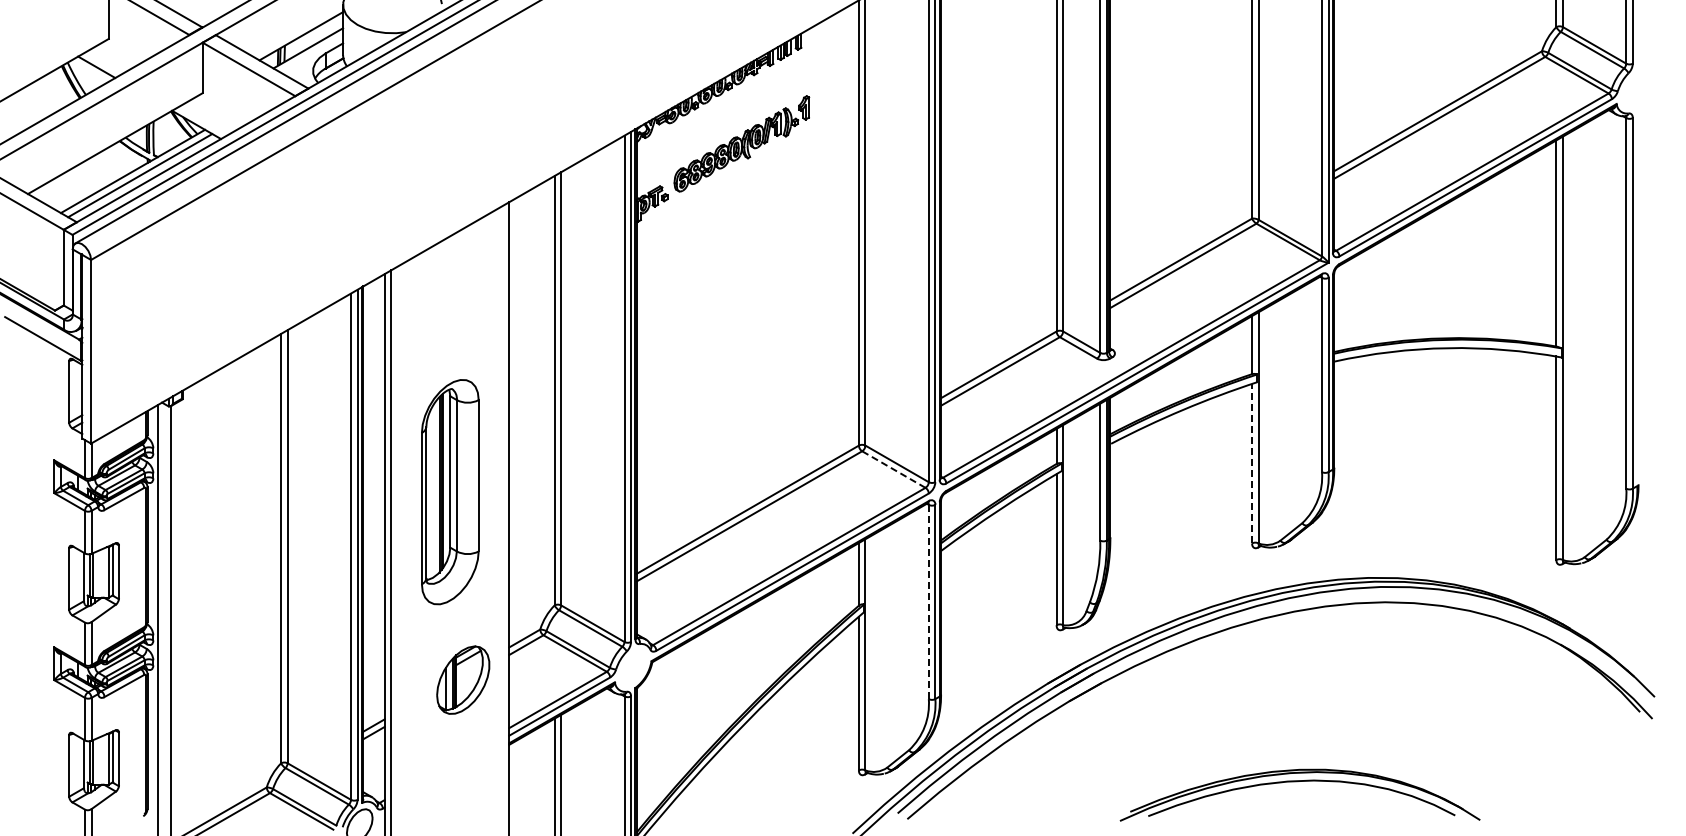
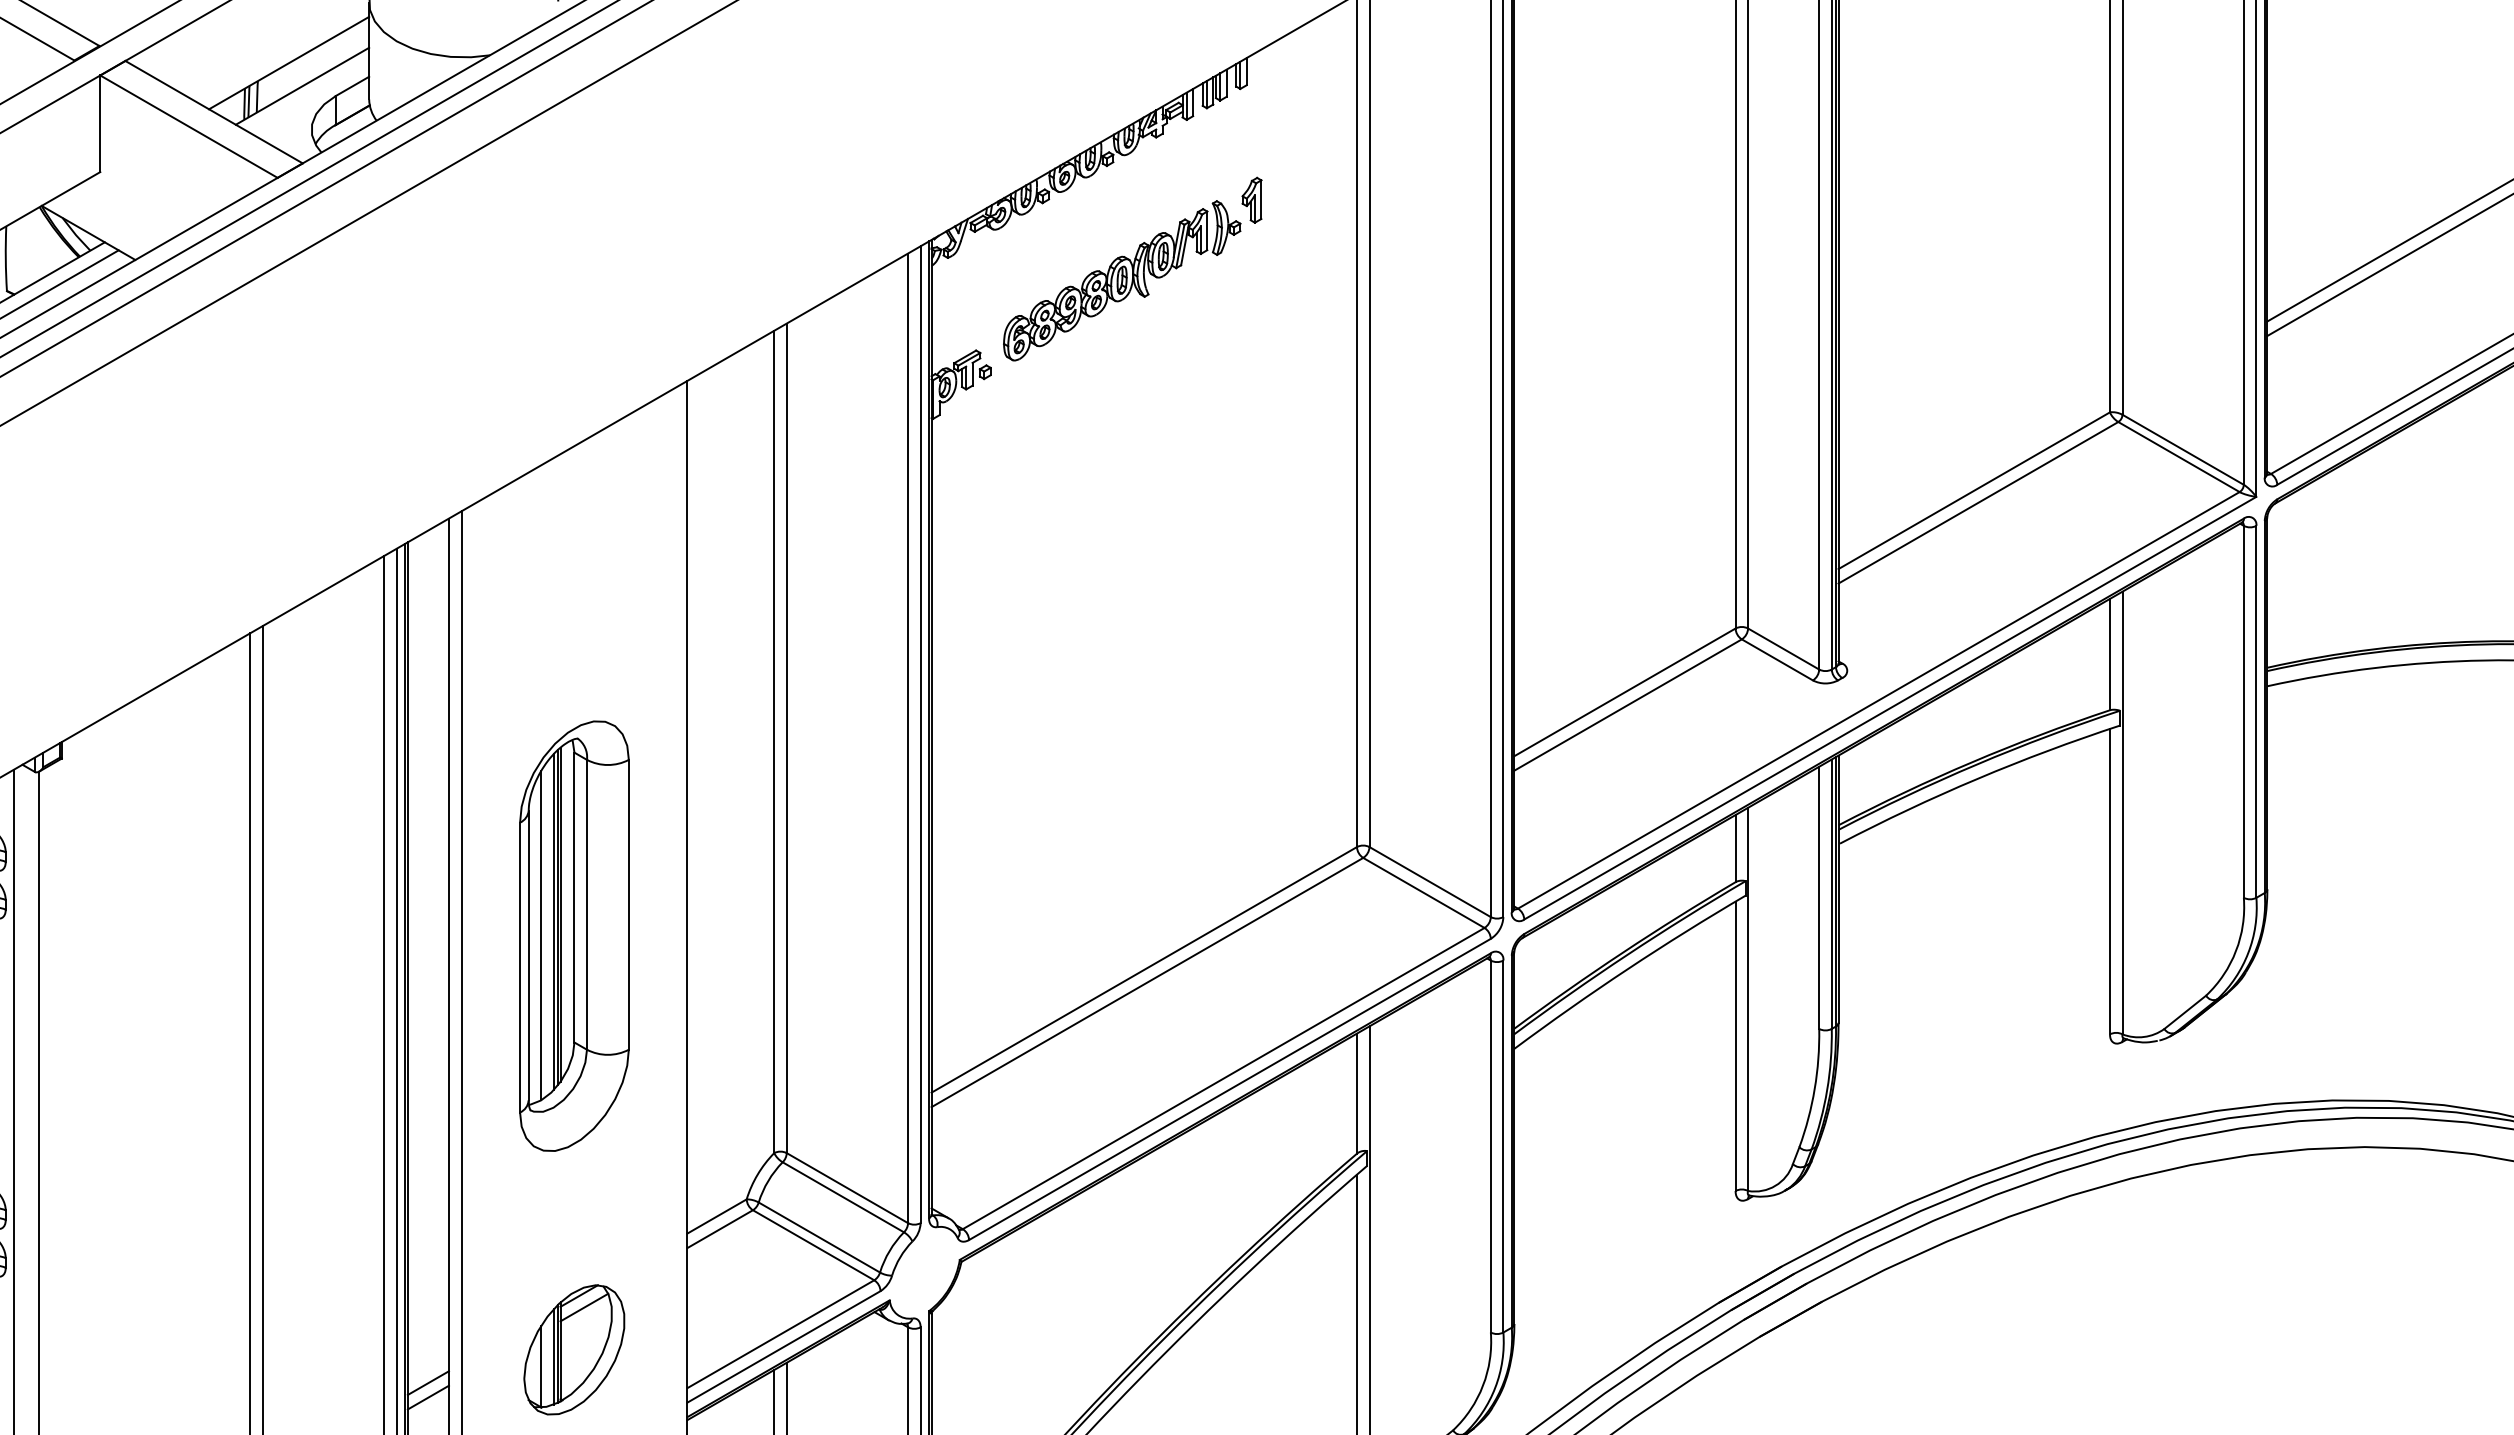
line: (1252, 463) -> (2110, 881), dashed -> solid
line: (893, 469) -> (1423, 892), dashed -> solid
line: (432, 491) -> (540, 934), added
line: (928, 601) -> (1490, 1145), dashed -> solid
part: (463, 679) -> (574, 1348), moved

